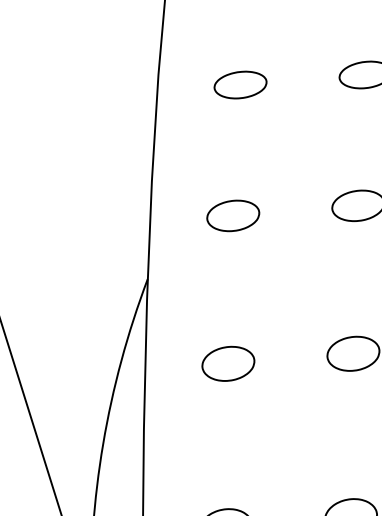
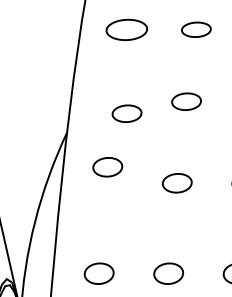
part: (239, 84) -> (126, 29), size x1.4
part: (232, 215) -> (126, 113), moved
part: (227, 364) -> (107, 167), moved

